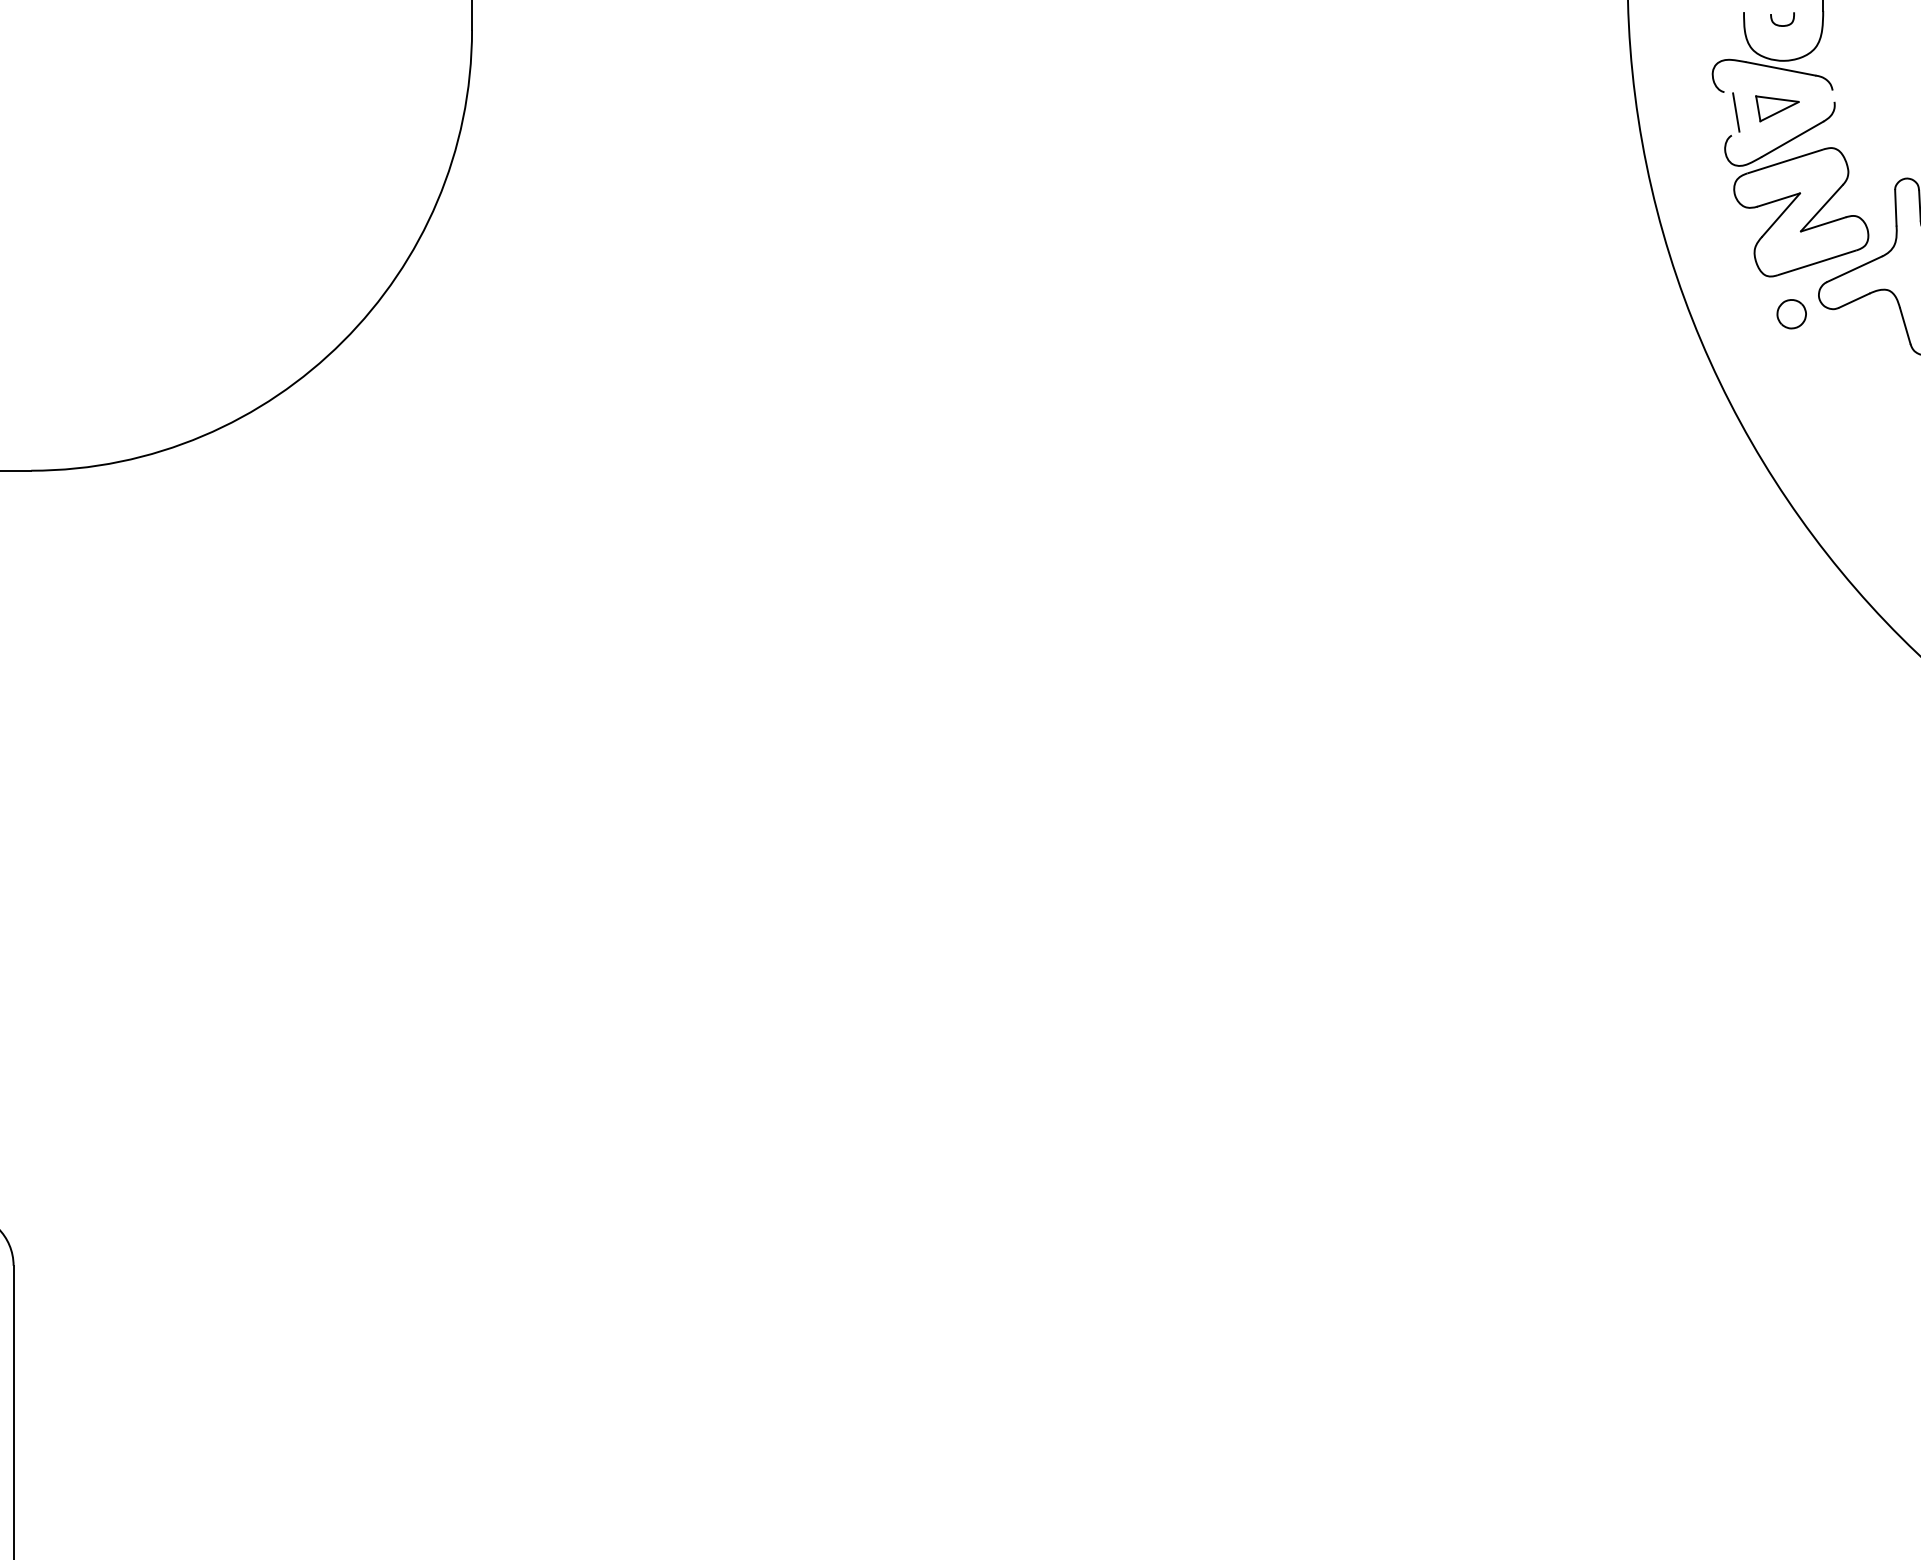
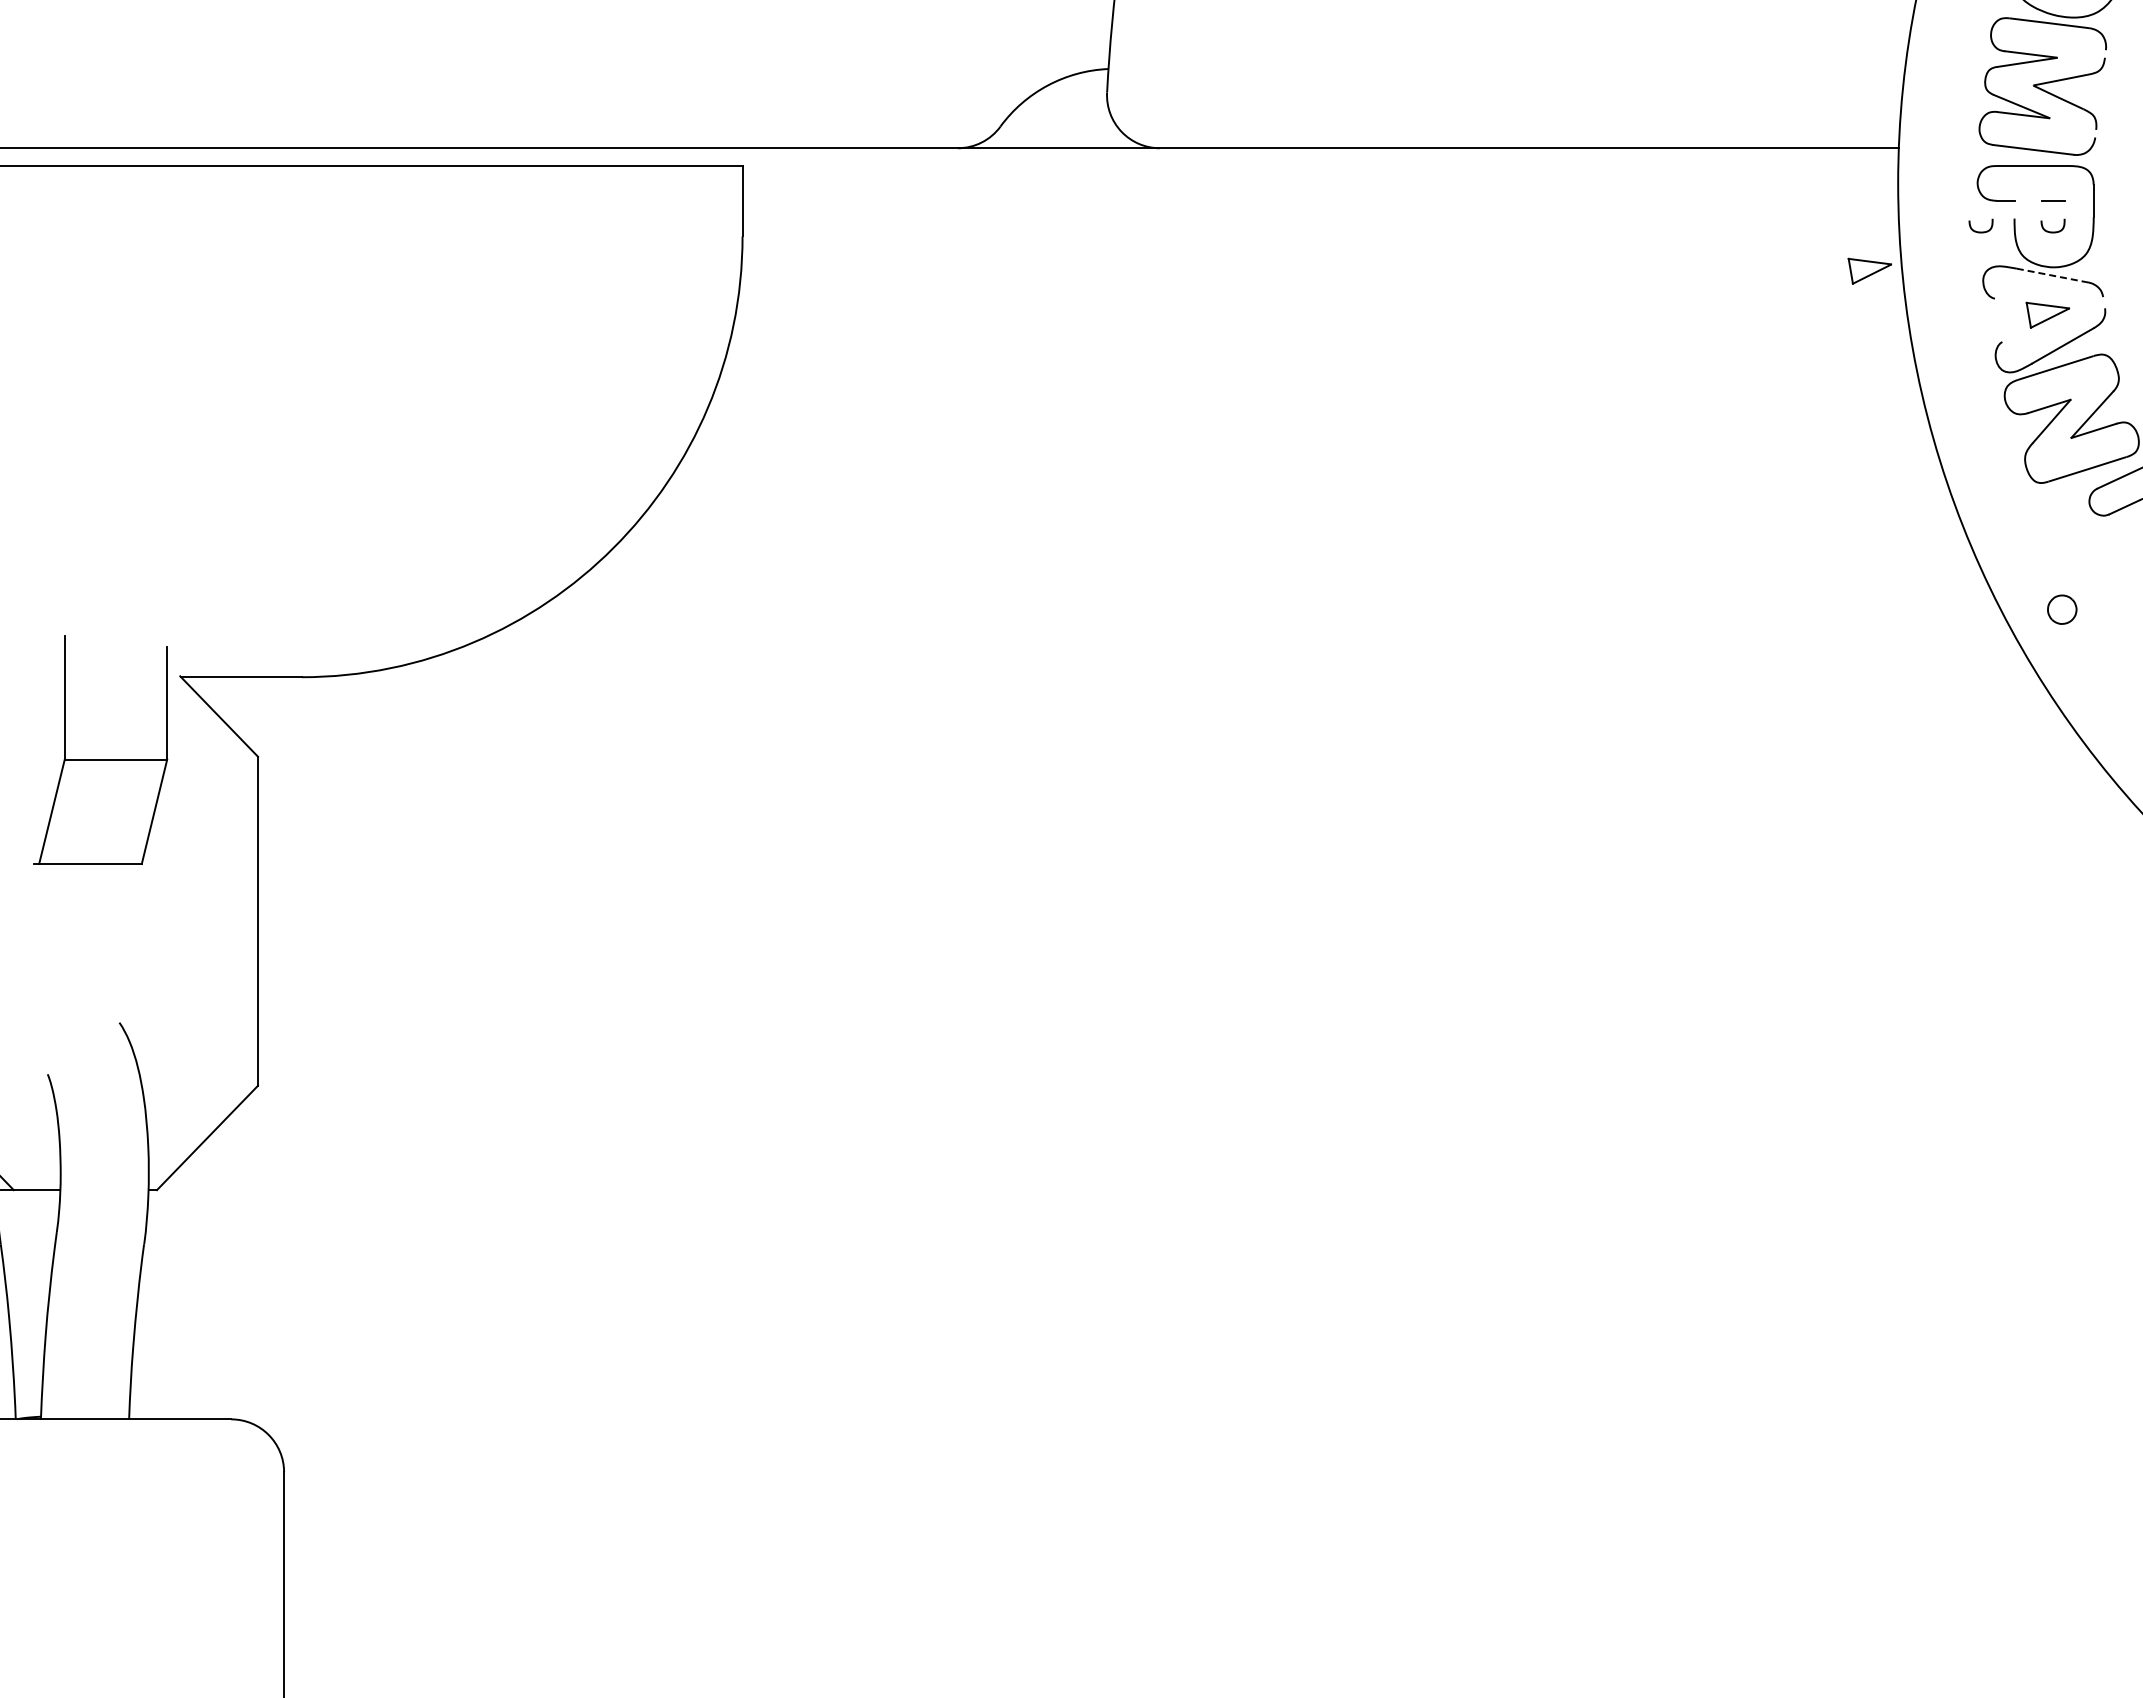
curve: (1709, 25) -> (1980, 231), added
part: (1598, 64) -> (1869, 270), added
line: (1780, 69) -> (2051, 275), solid -> dashed
line: (1735, 112) -> (2006, 318), removed
part: (1791, 314) -> (2062, 609), moved

